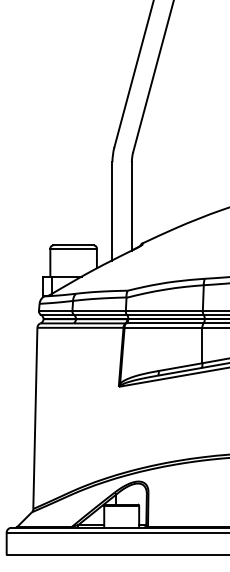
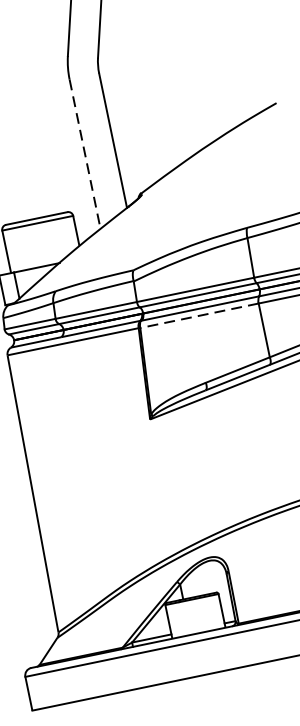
line: (112, 212) -> (85, 156), solid -> dashed
line: (163, 327) -> (199, 315), solid -> dashed

